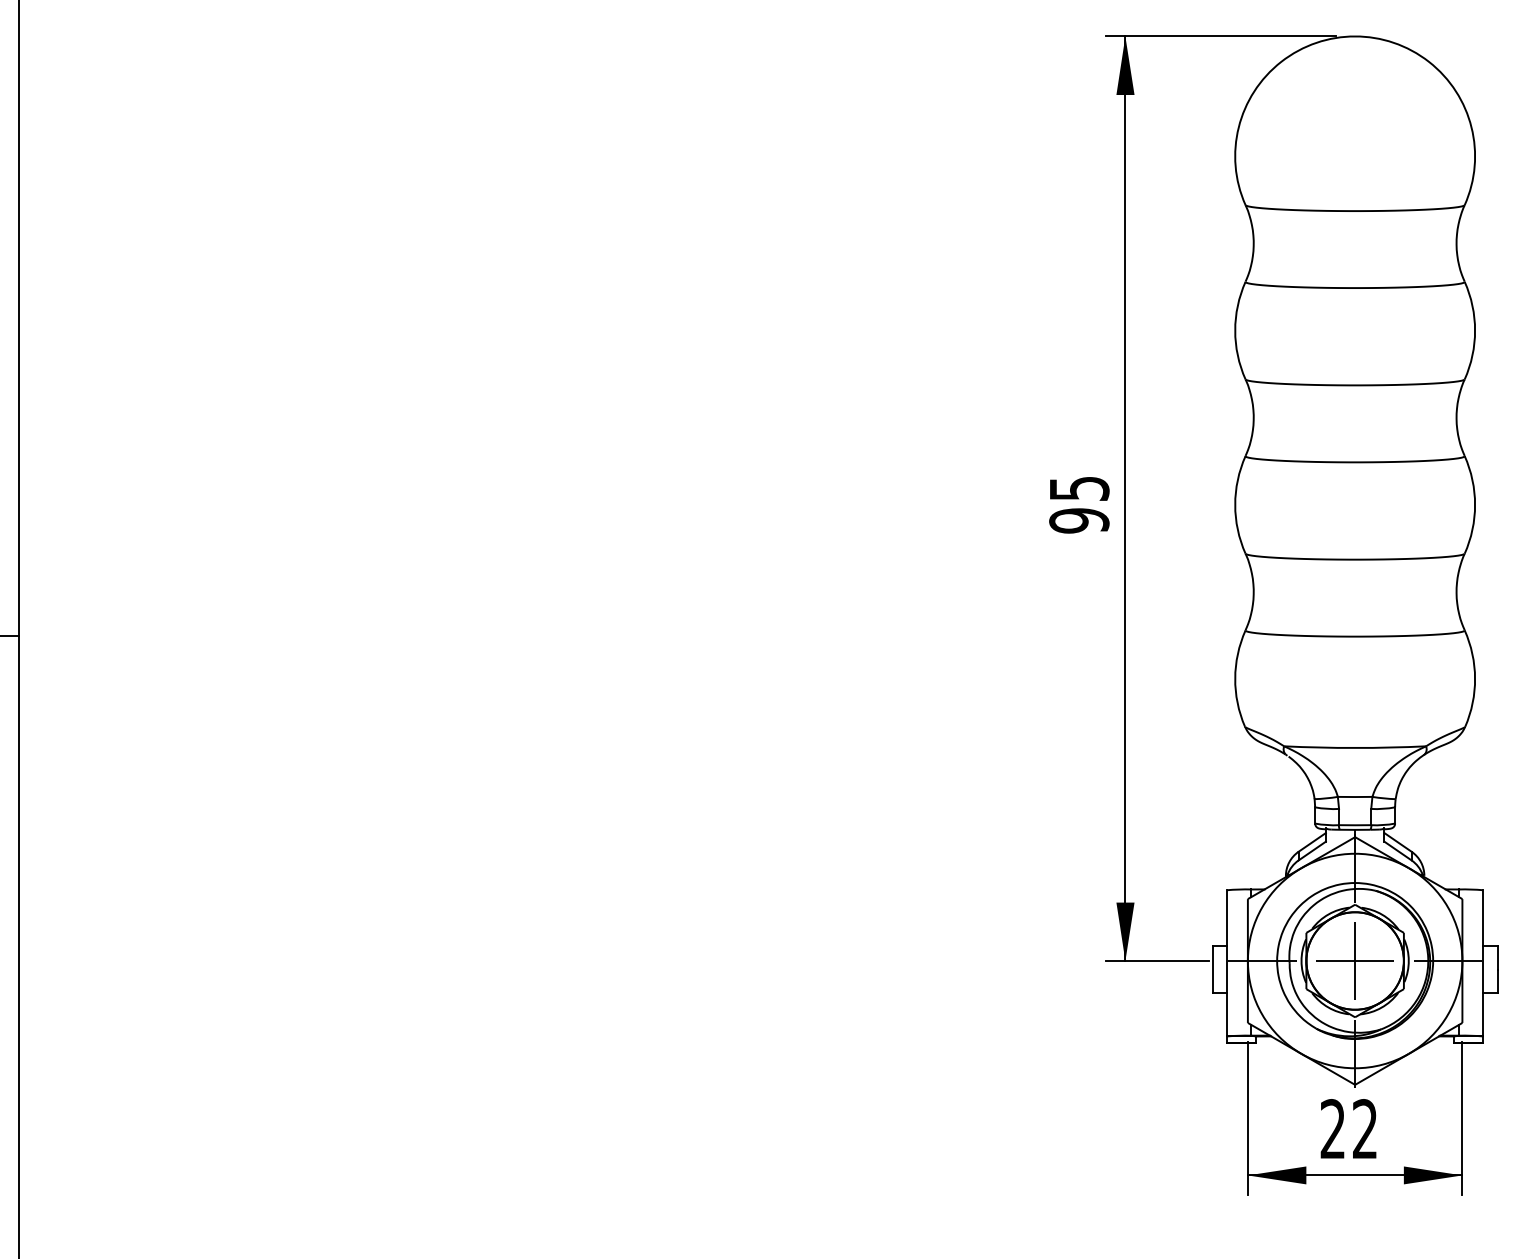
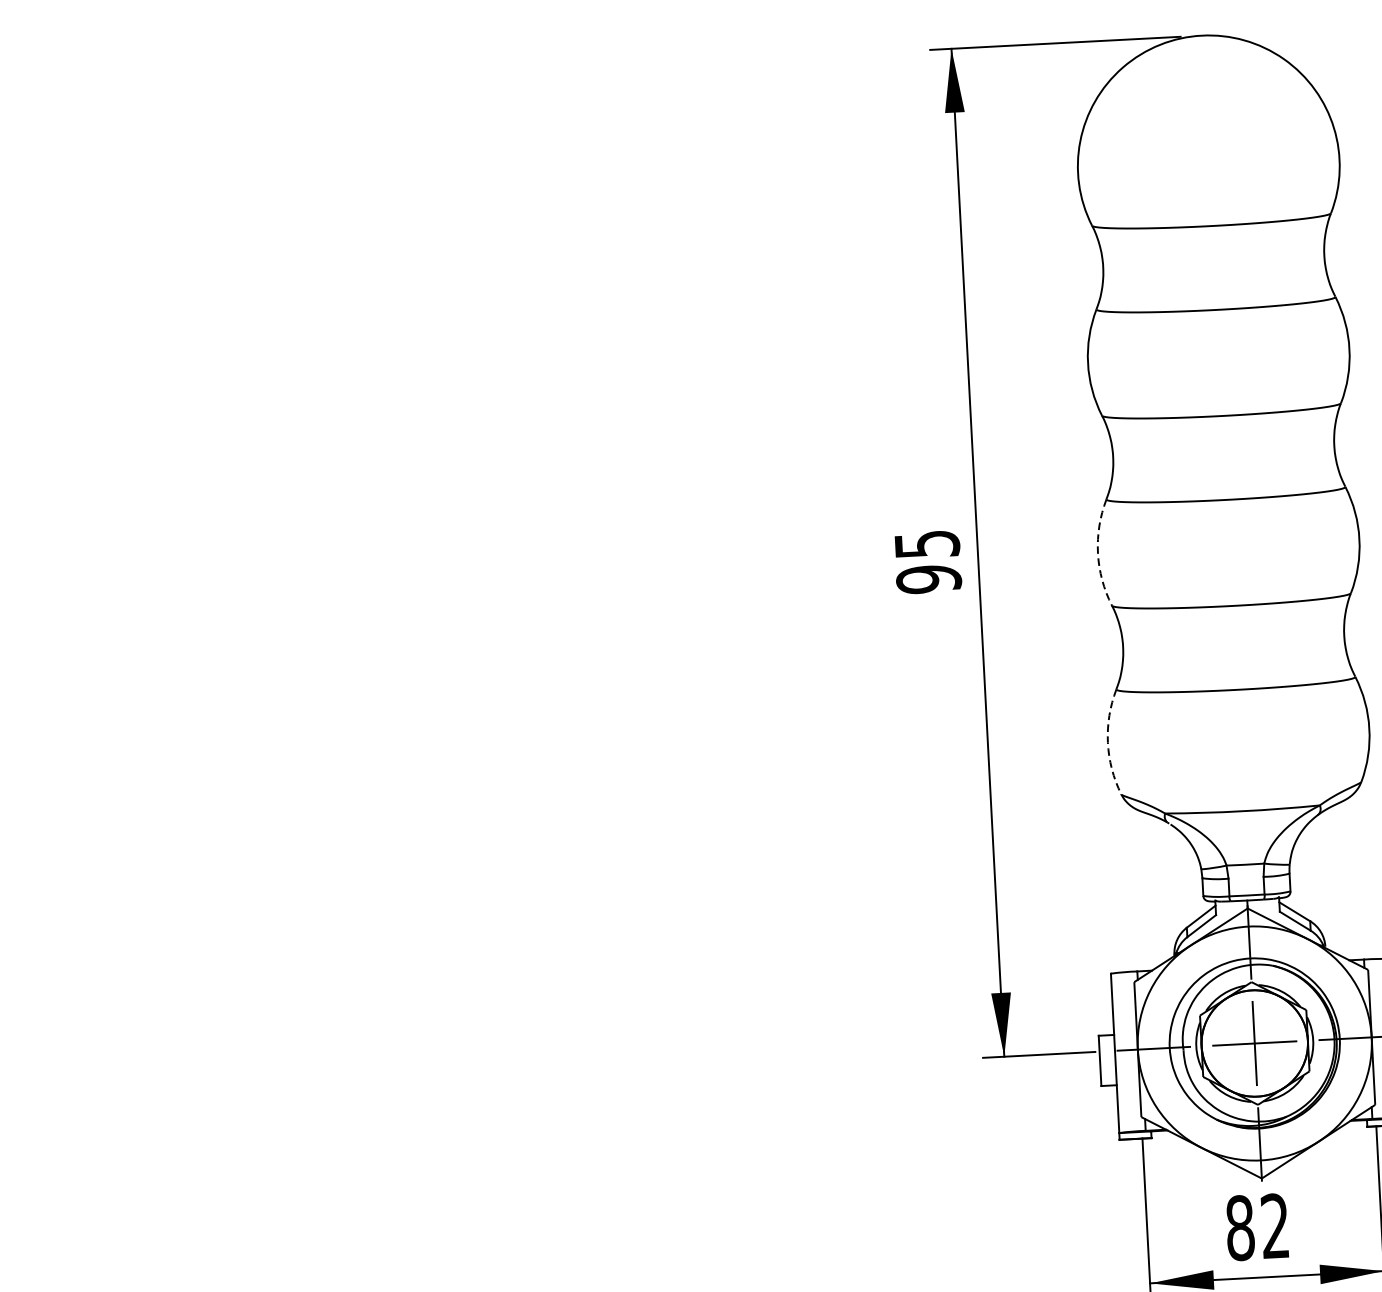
arc: (1235, 504) -> (1098, 552), solid -> dashed
arc: (1235, 678) -> (1108, 742), solid -> dashed
text: (1332, 1129) -> (1239, 1228), 22 -> 82

